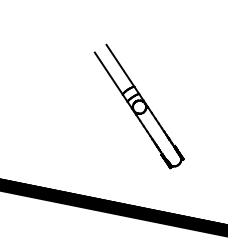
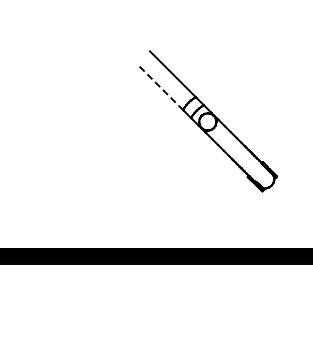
line: (108, 73) -> (160, 87), solid -> dashed

